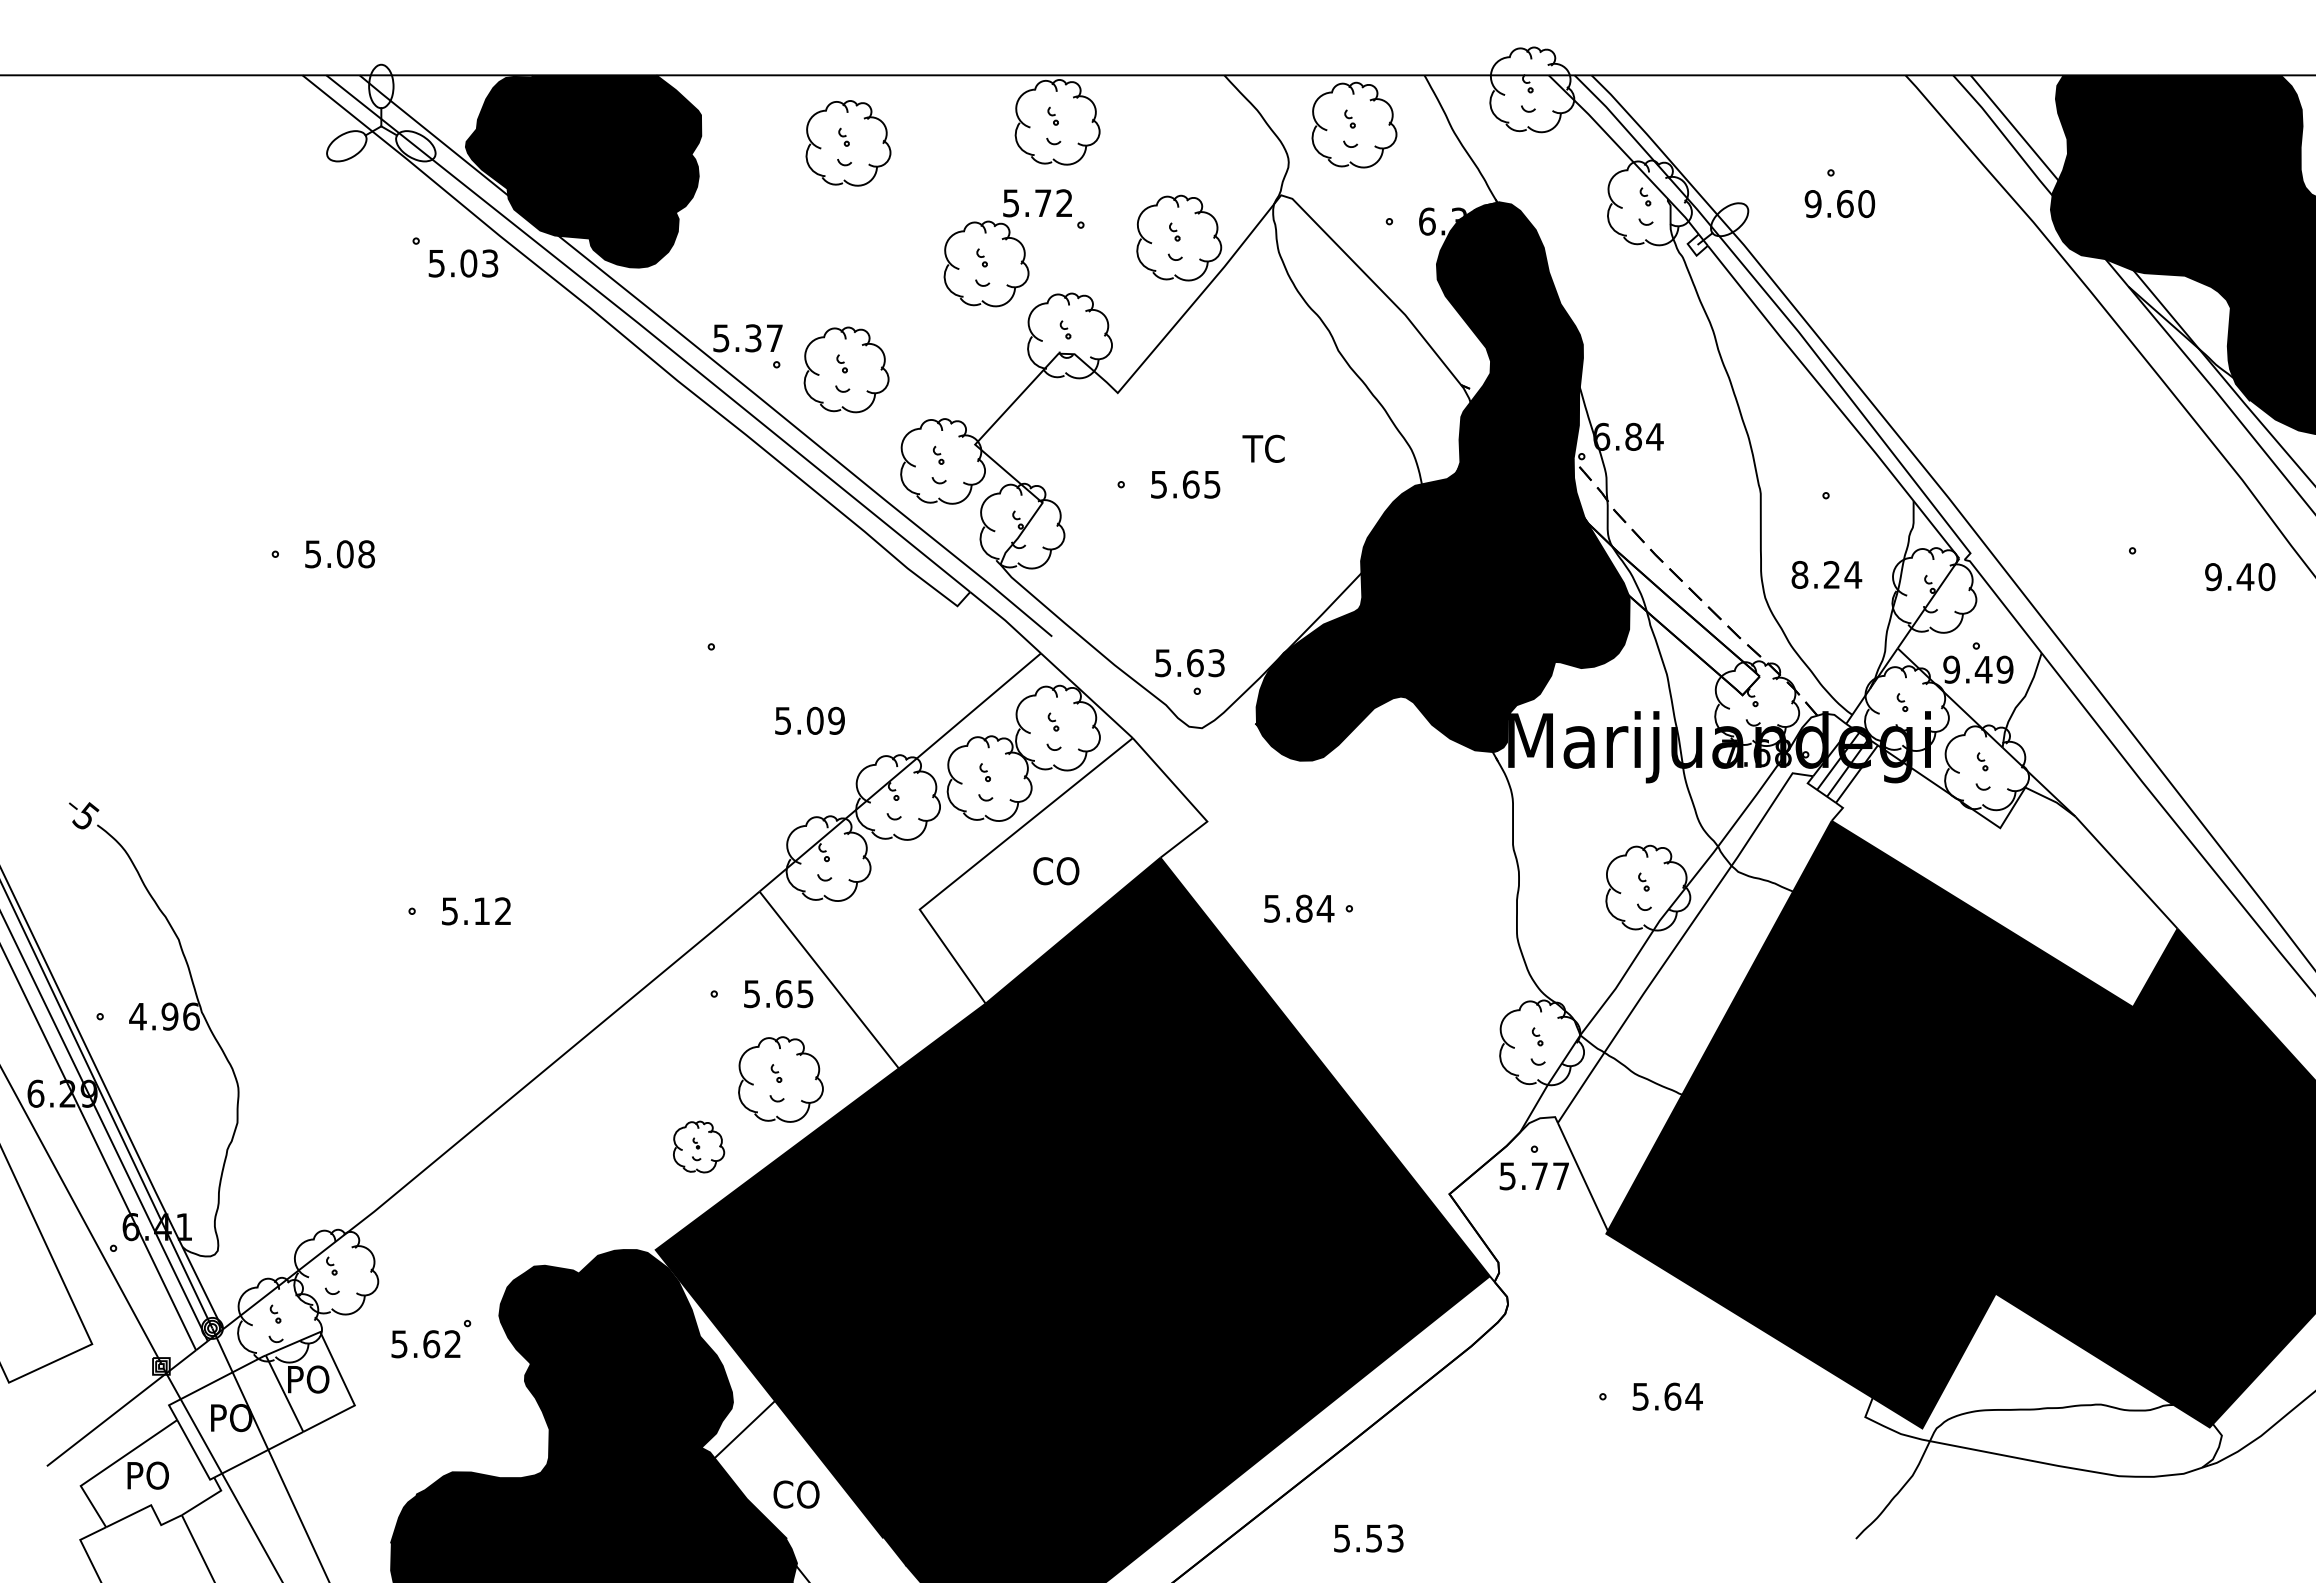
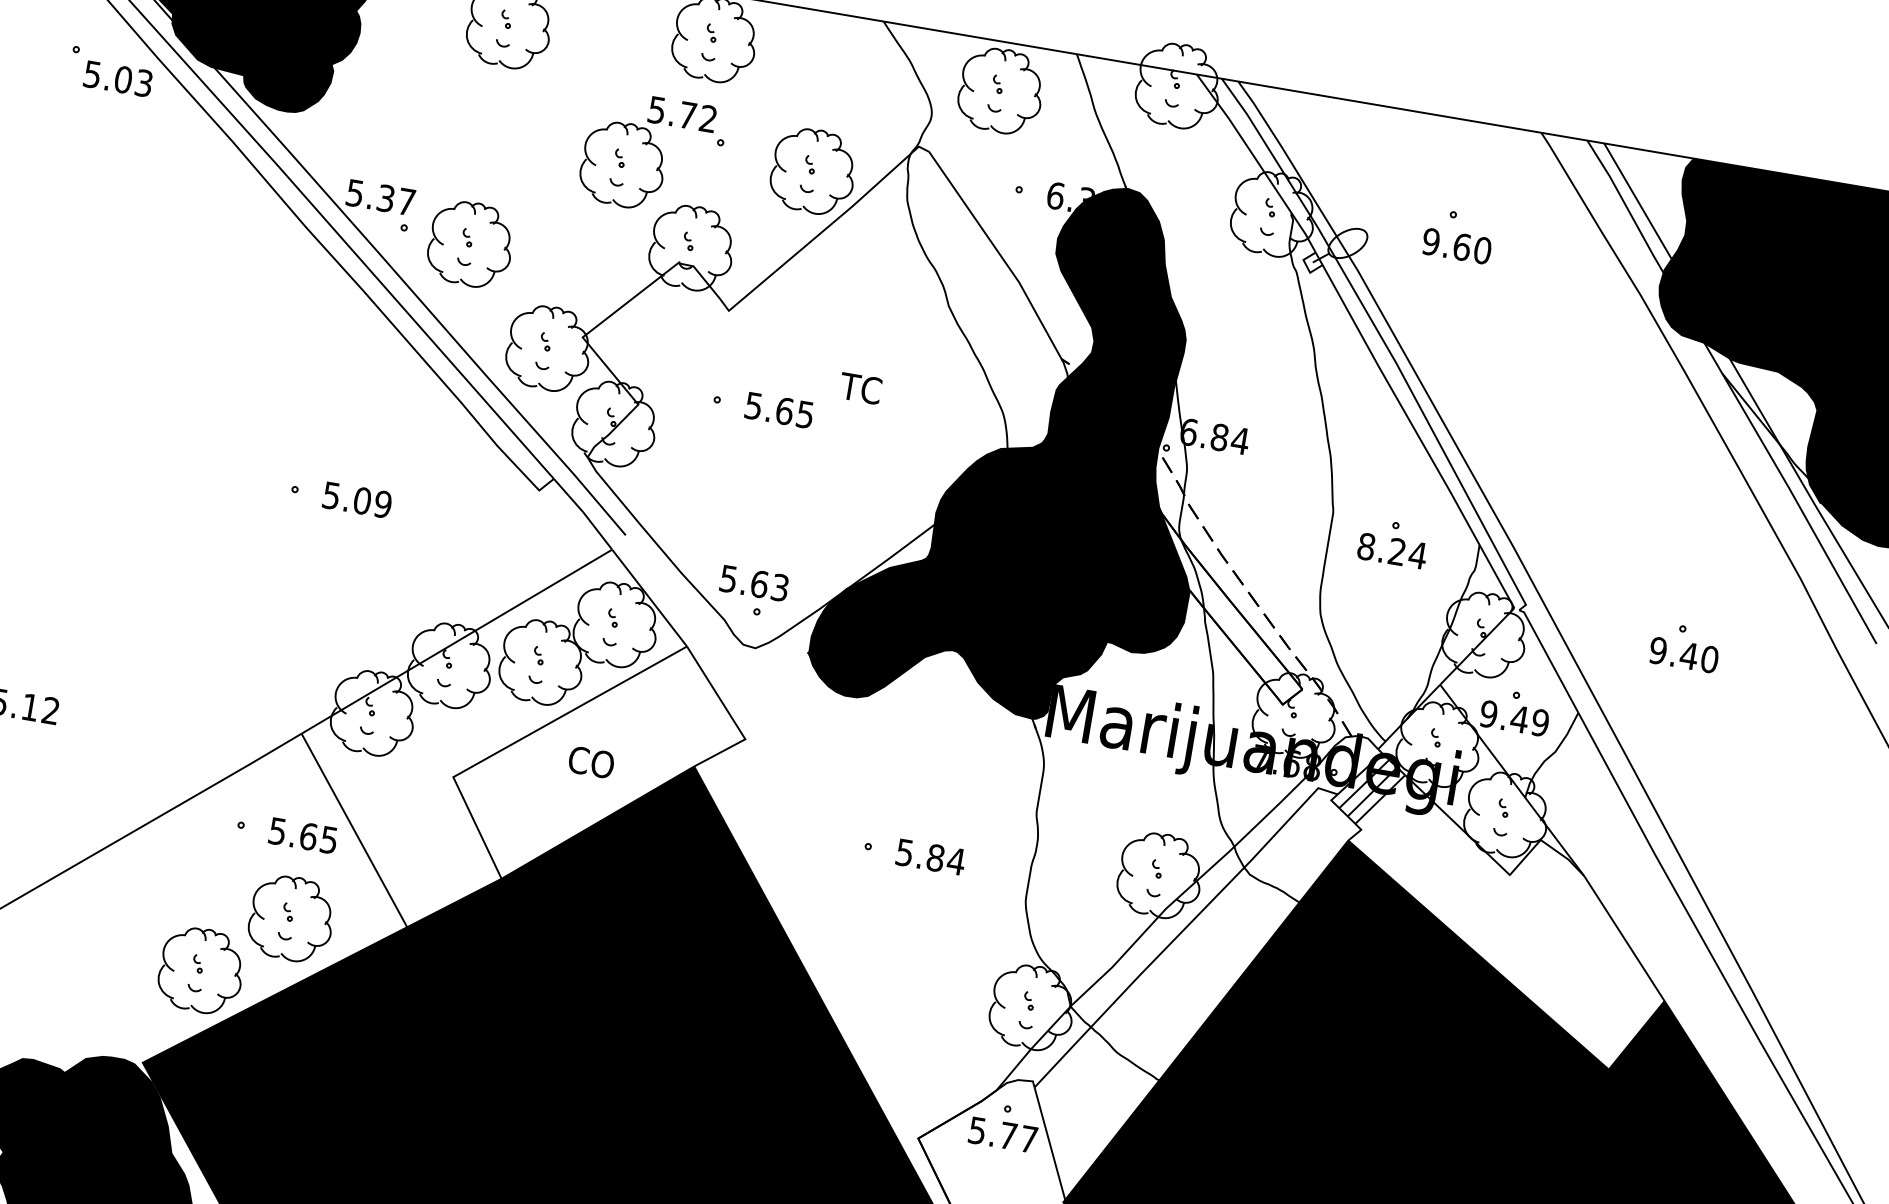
text: (1826, 574) -> (1392, 550), moved
text: (2240, 577) -> (1684, 655), moved
text: (809, 720) -> (357, 499), moved
text: (1299, 908) -> (931, 856), moved
part: (698, 1146) -> (201, 969), size x1.67

